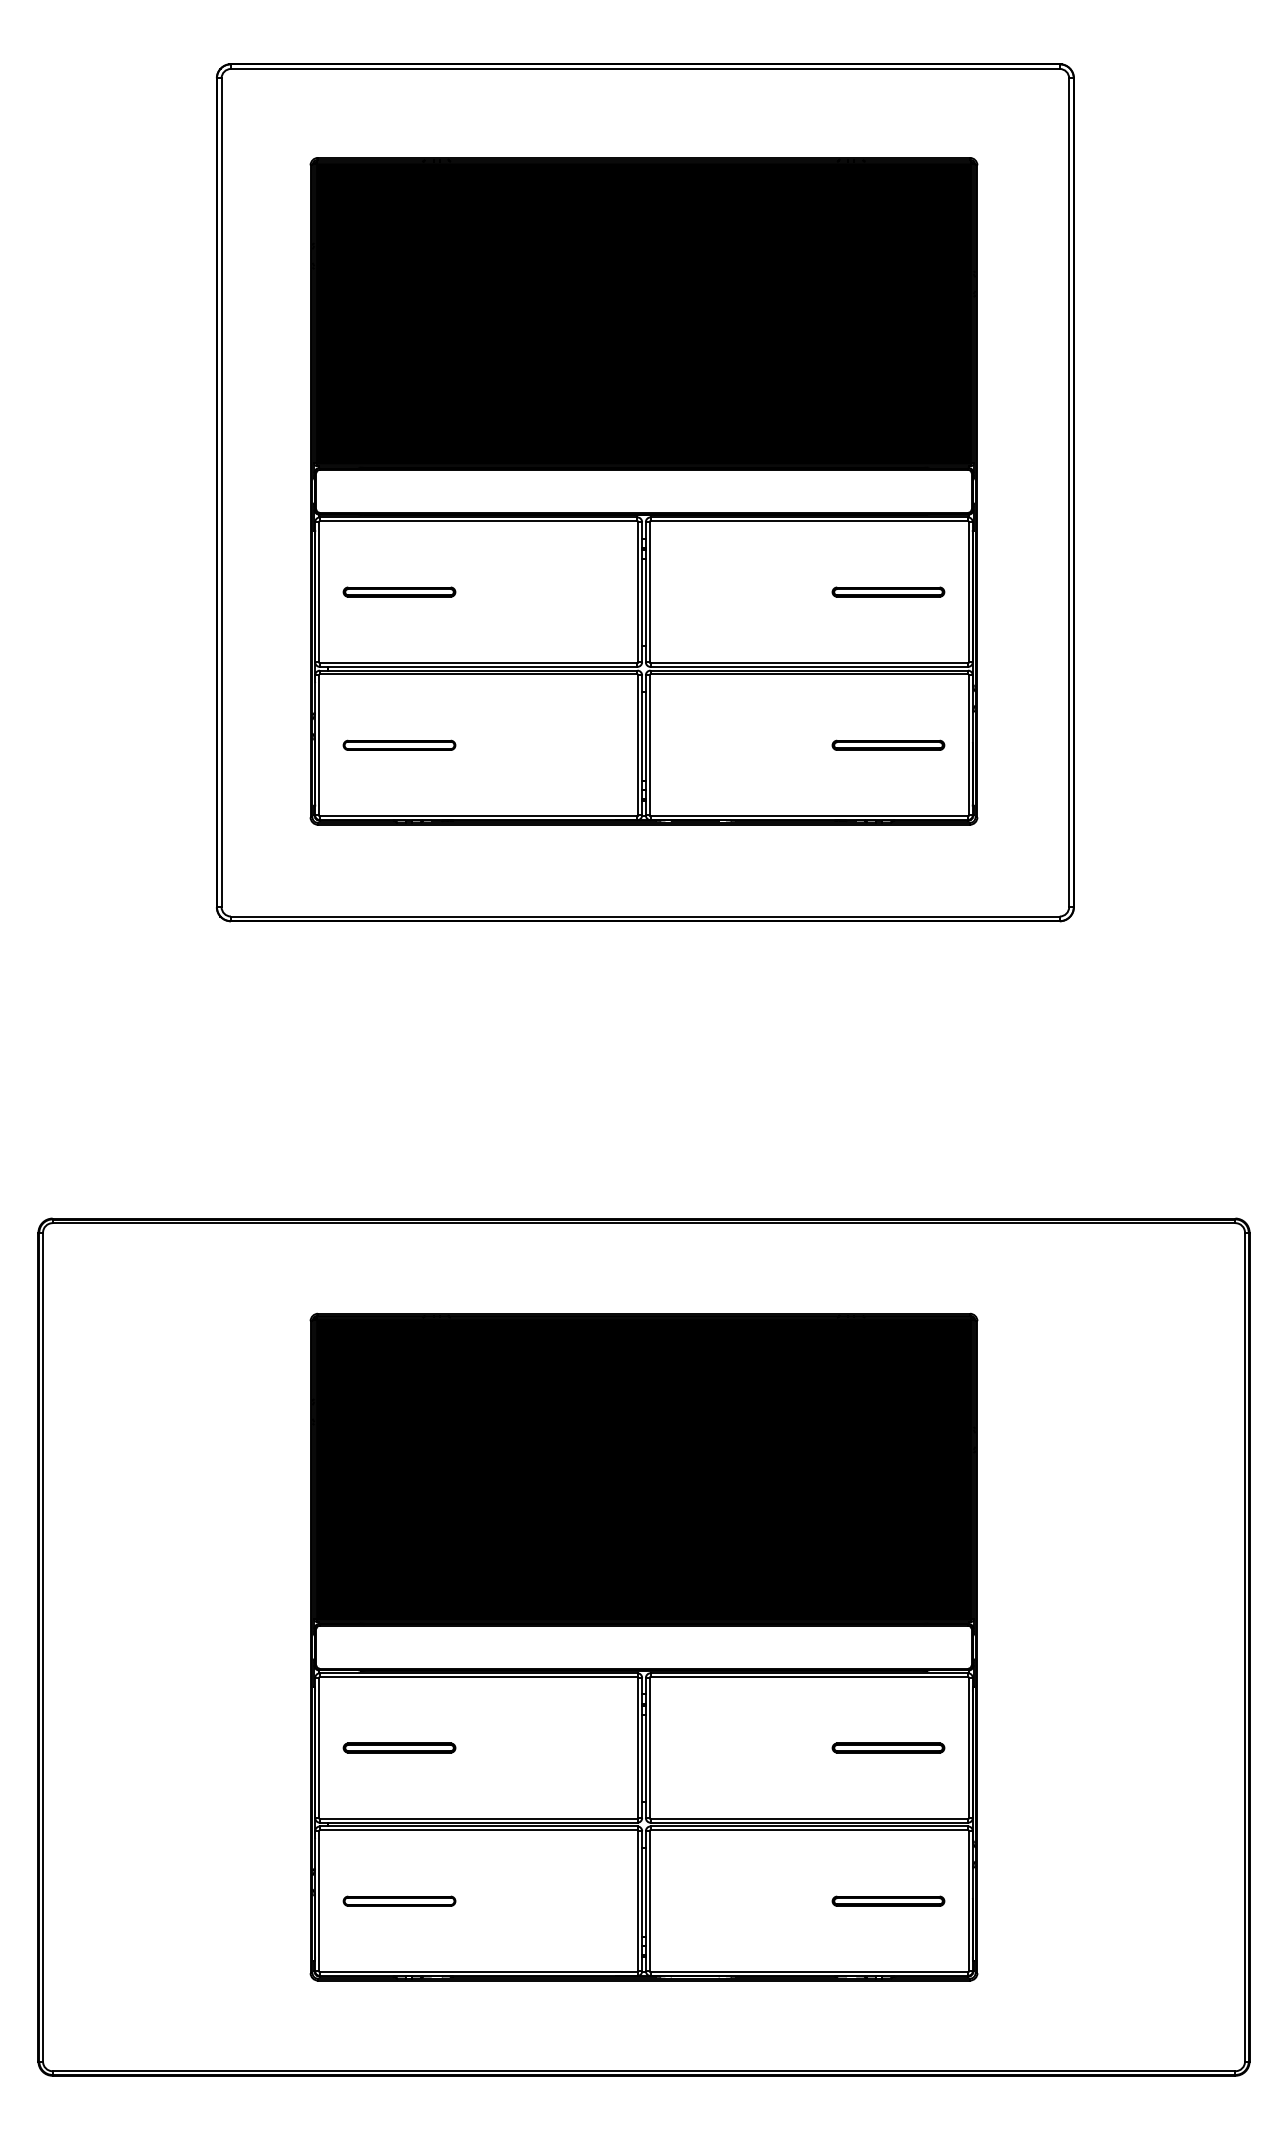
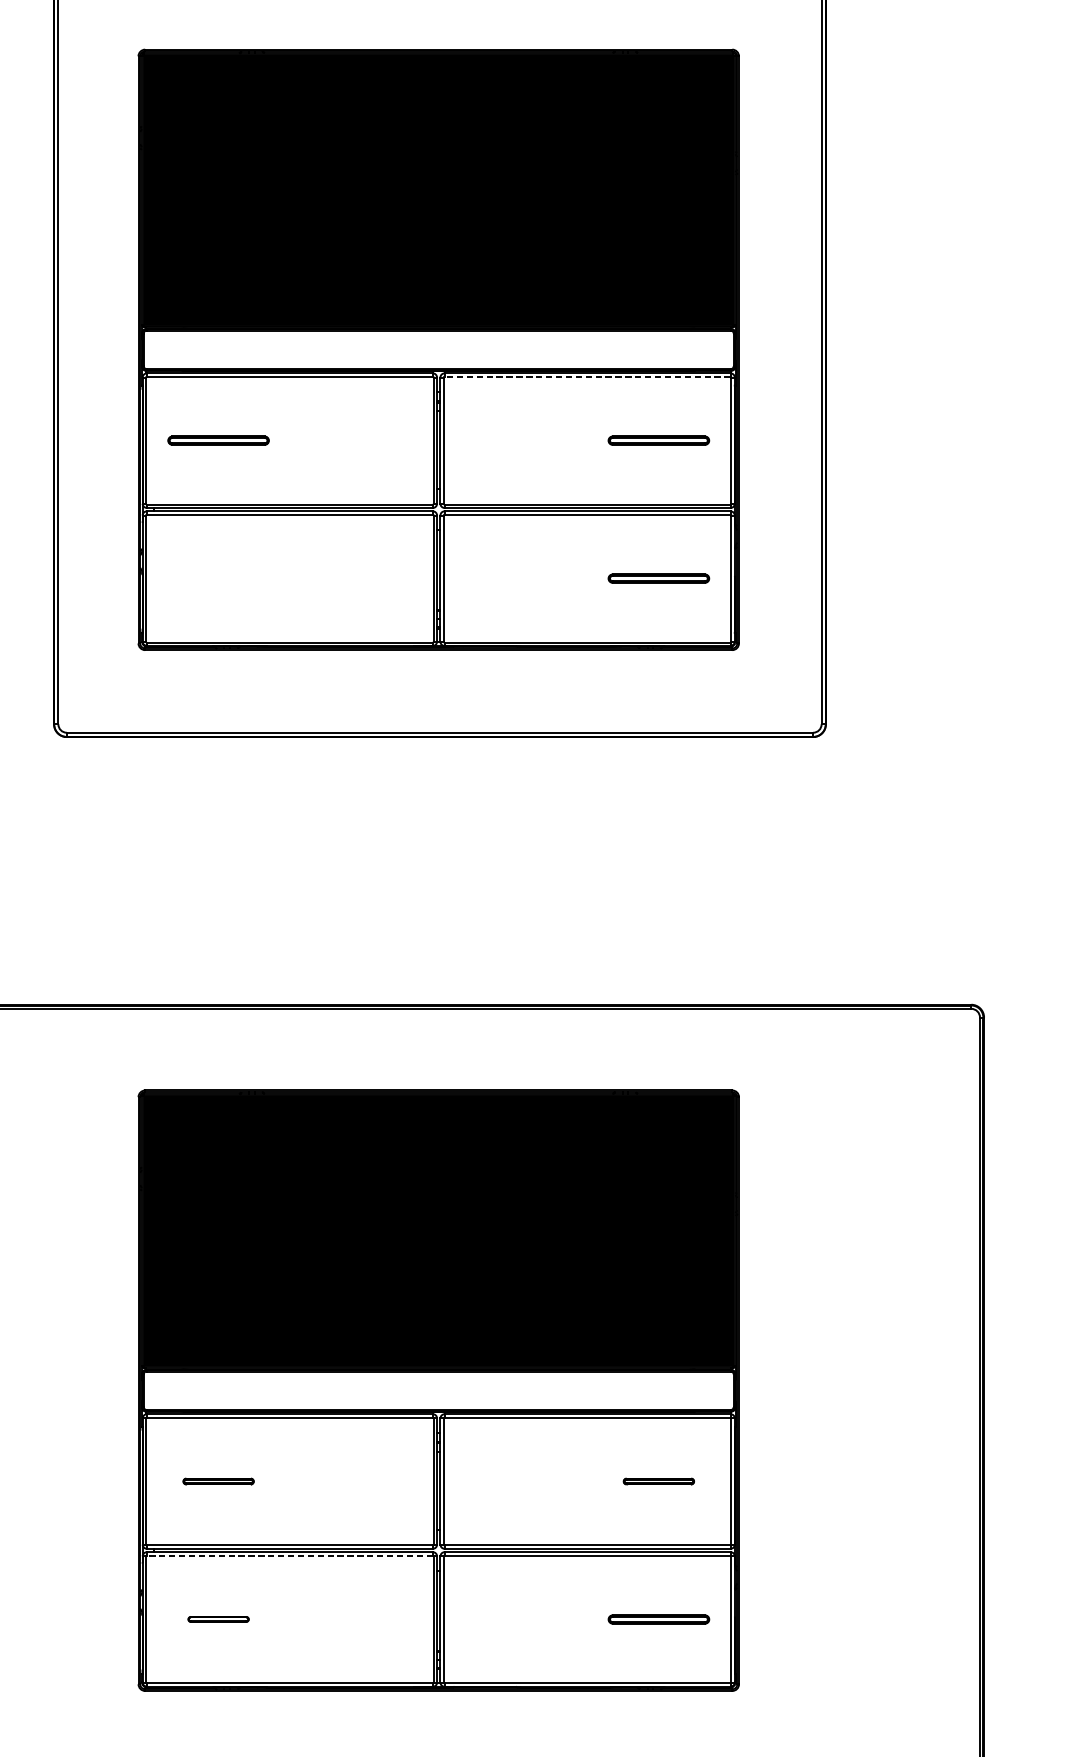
line: (809, 521) -> (587, 377), solid -> dashed
part: (399, 744) -> (218, 577), removed
part: (399, 1747) -> (218, 1481), size x0.7
part: (888, 1747) -> (658, 1481), size x0.7
line: (478, 1830) -> (289, 1555), solid -> dashed
part: (399, 1900) -> (218, 1618), size x0.6

